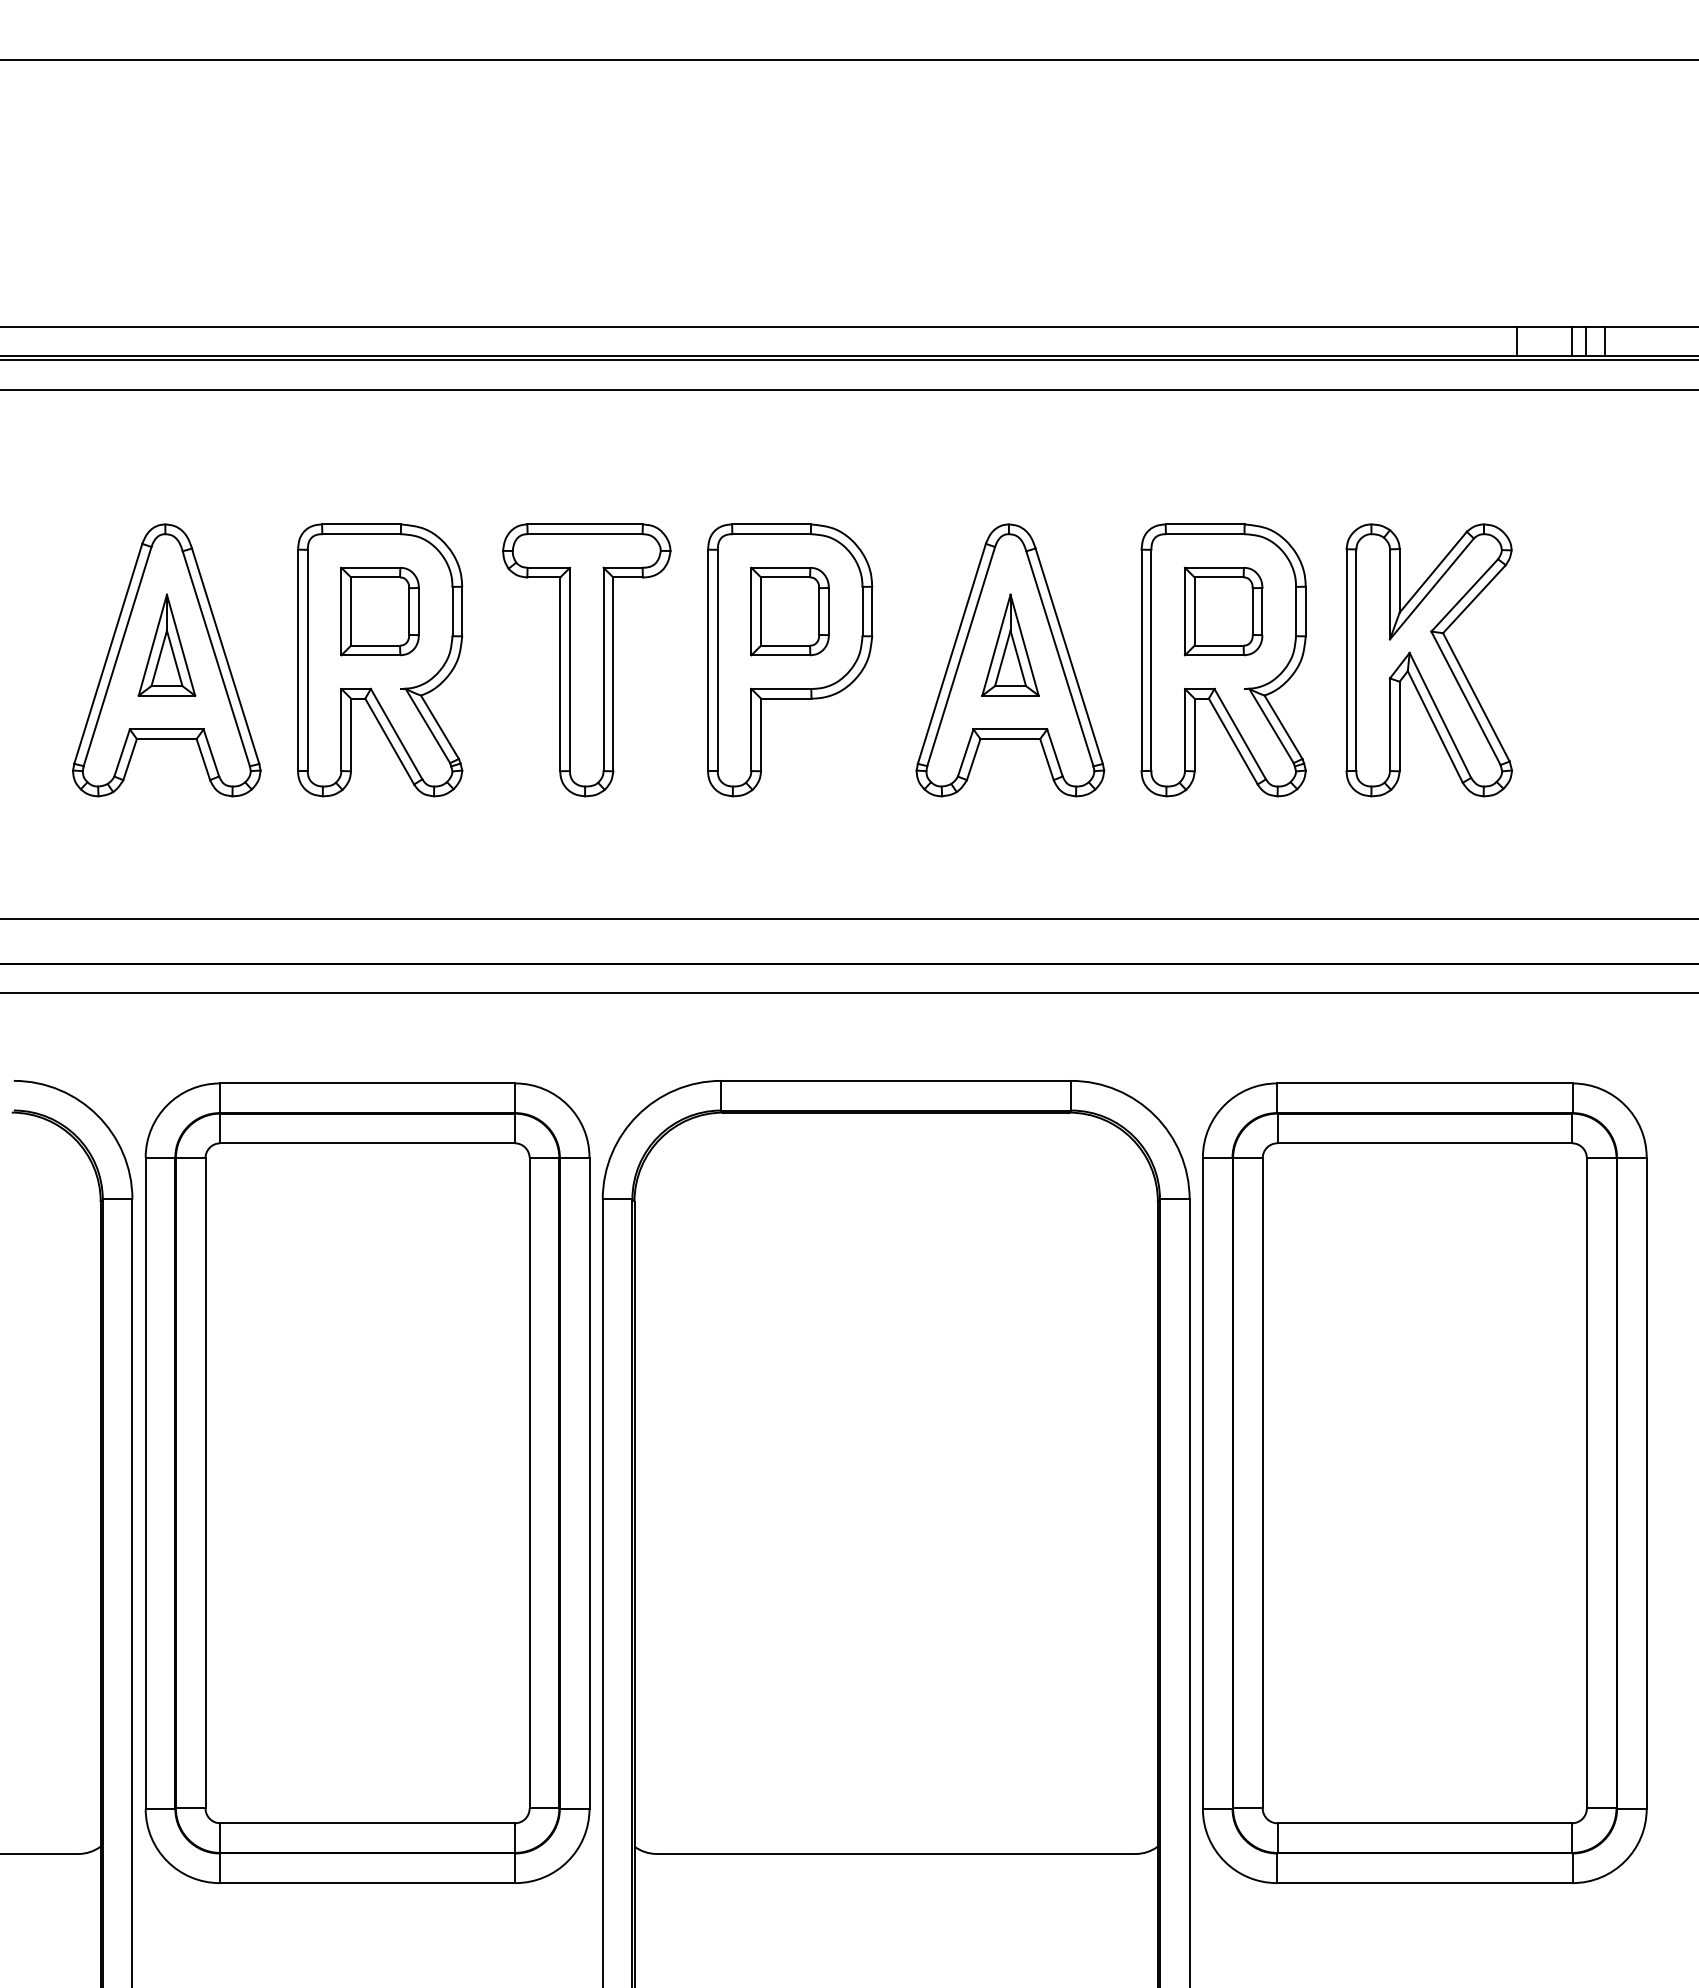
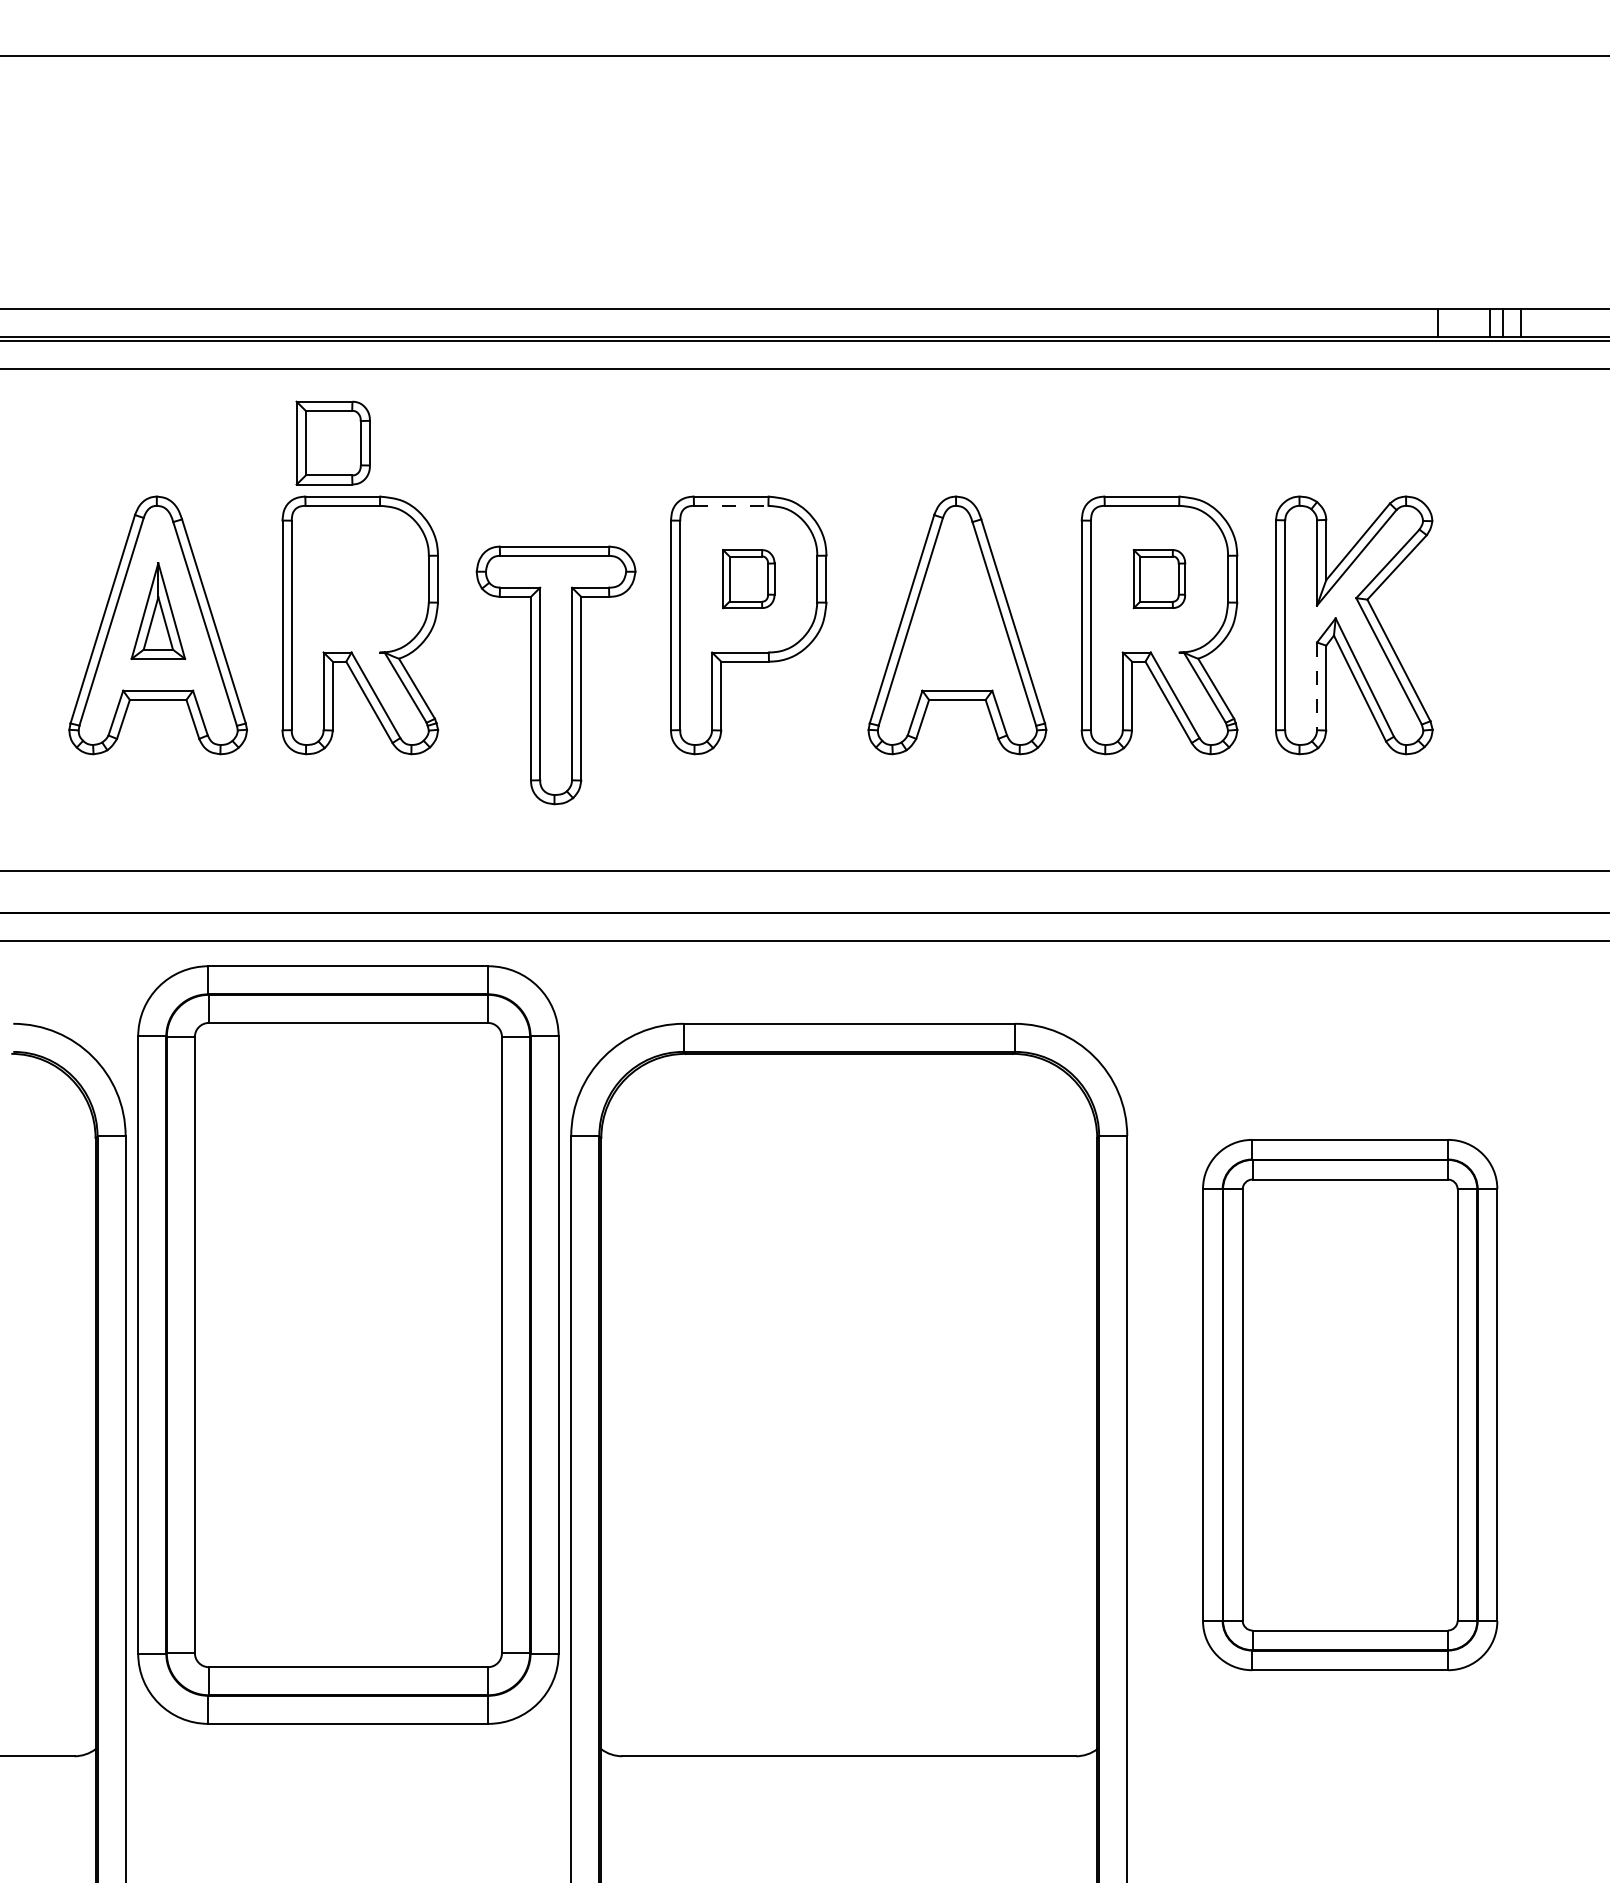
line: (771, 533) -> (731, 505), solid -> dashed
part: (379, 610) -> (332, 442), moved
part: (789, 610) -> (748, 578), size x0.7
part: (1223, 610) -> (1159, 578), size x0.7
part: (1010, 644) -> (957, 610), removed
part: (586, 660) -> (555, 675), moved
line: (1390, 724) -> (1317, 686), solid -> dashed
part: (367, 1482) -> (348, 1344), moved
part: (1425, 1482) -> (1350, 1404), size x0.7

